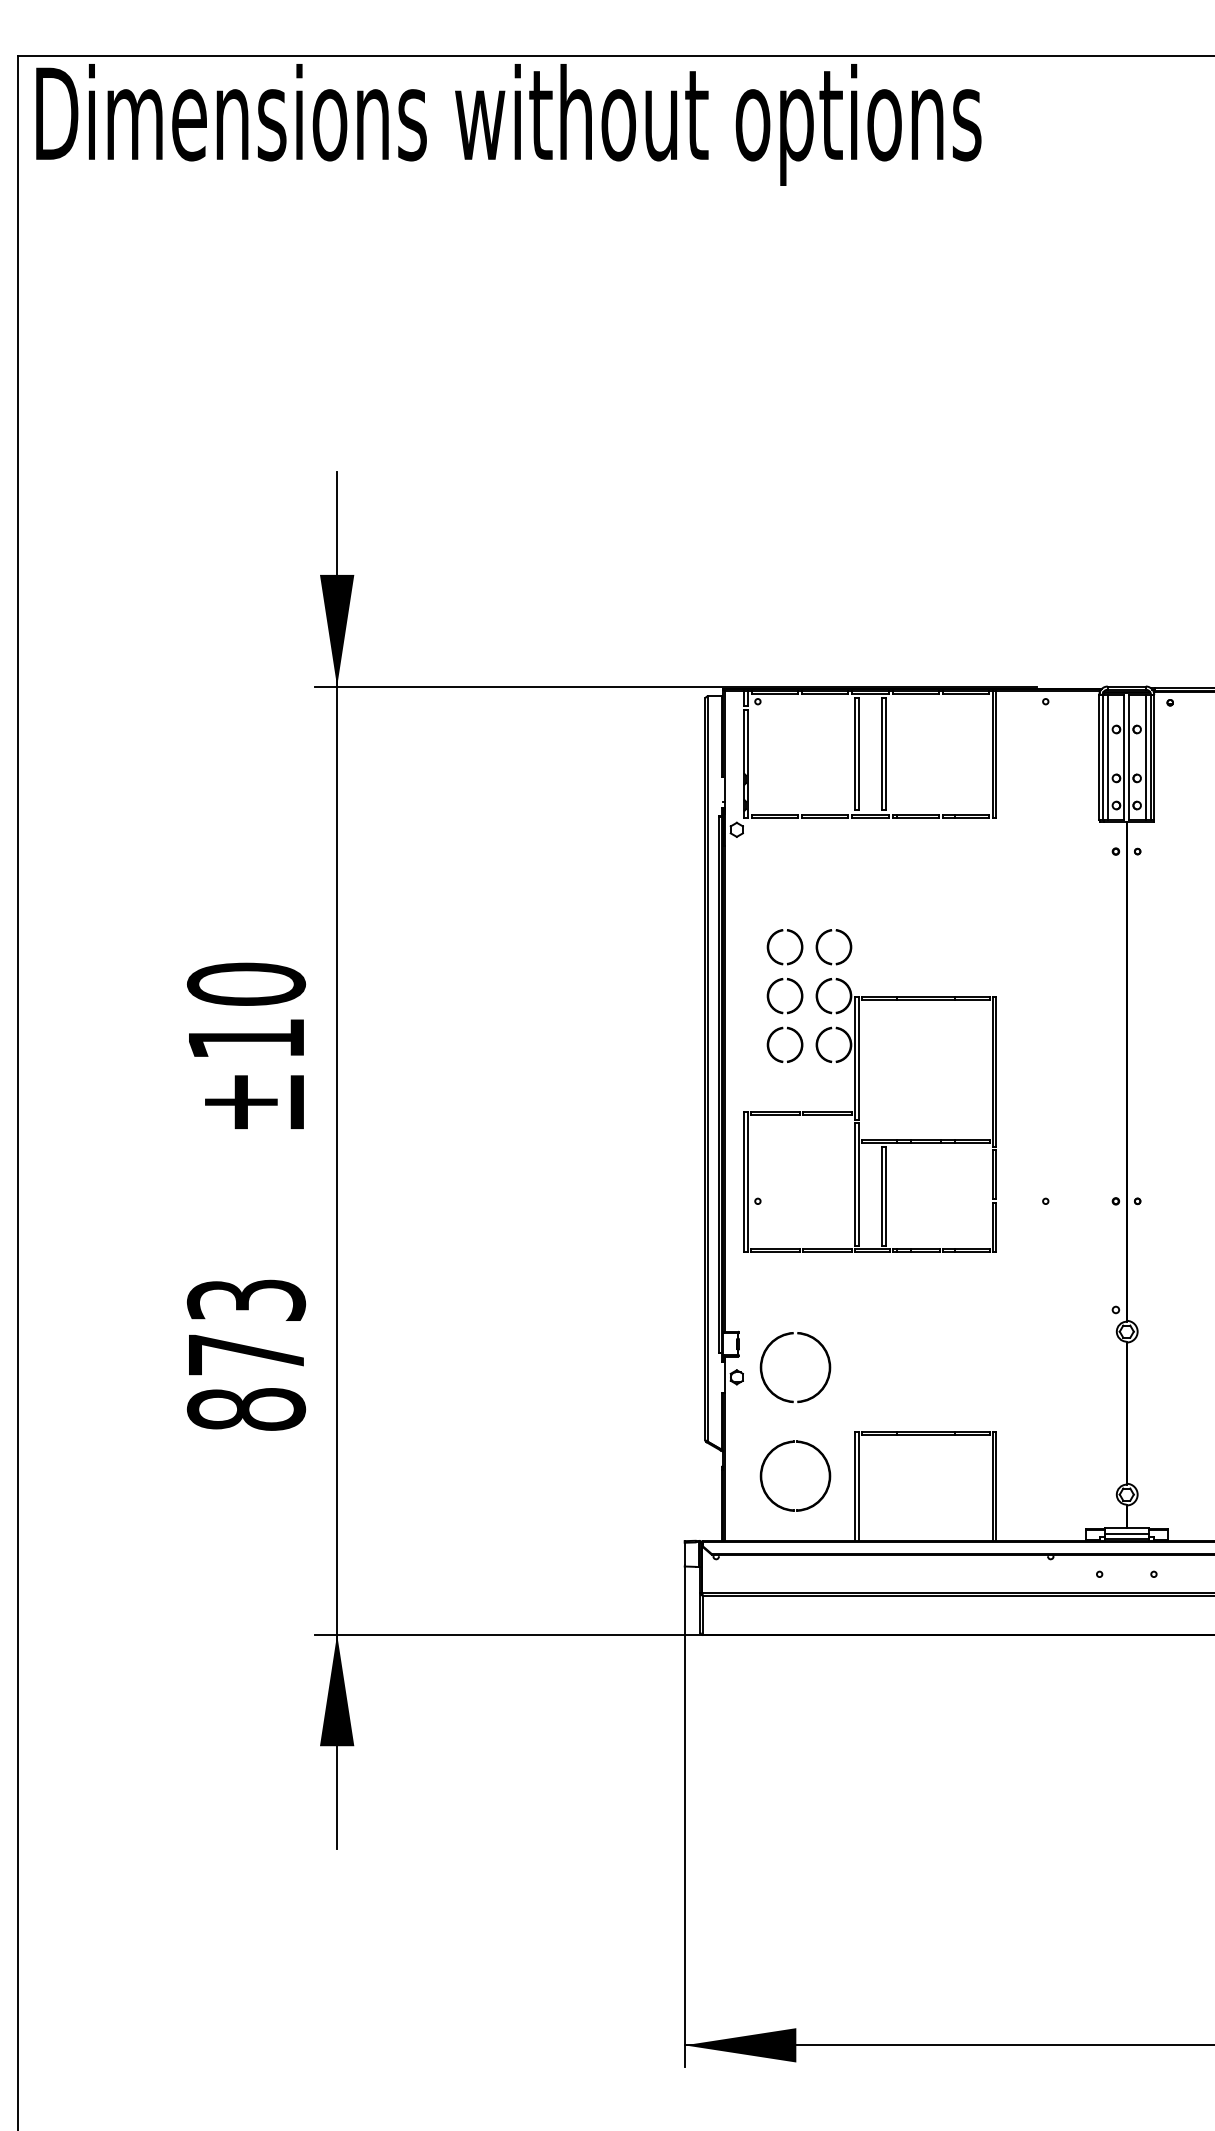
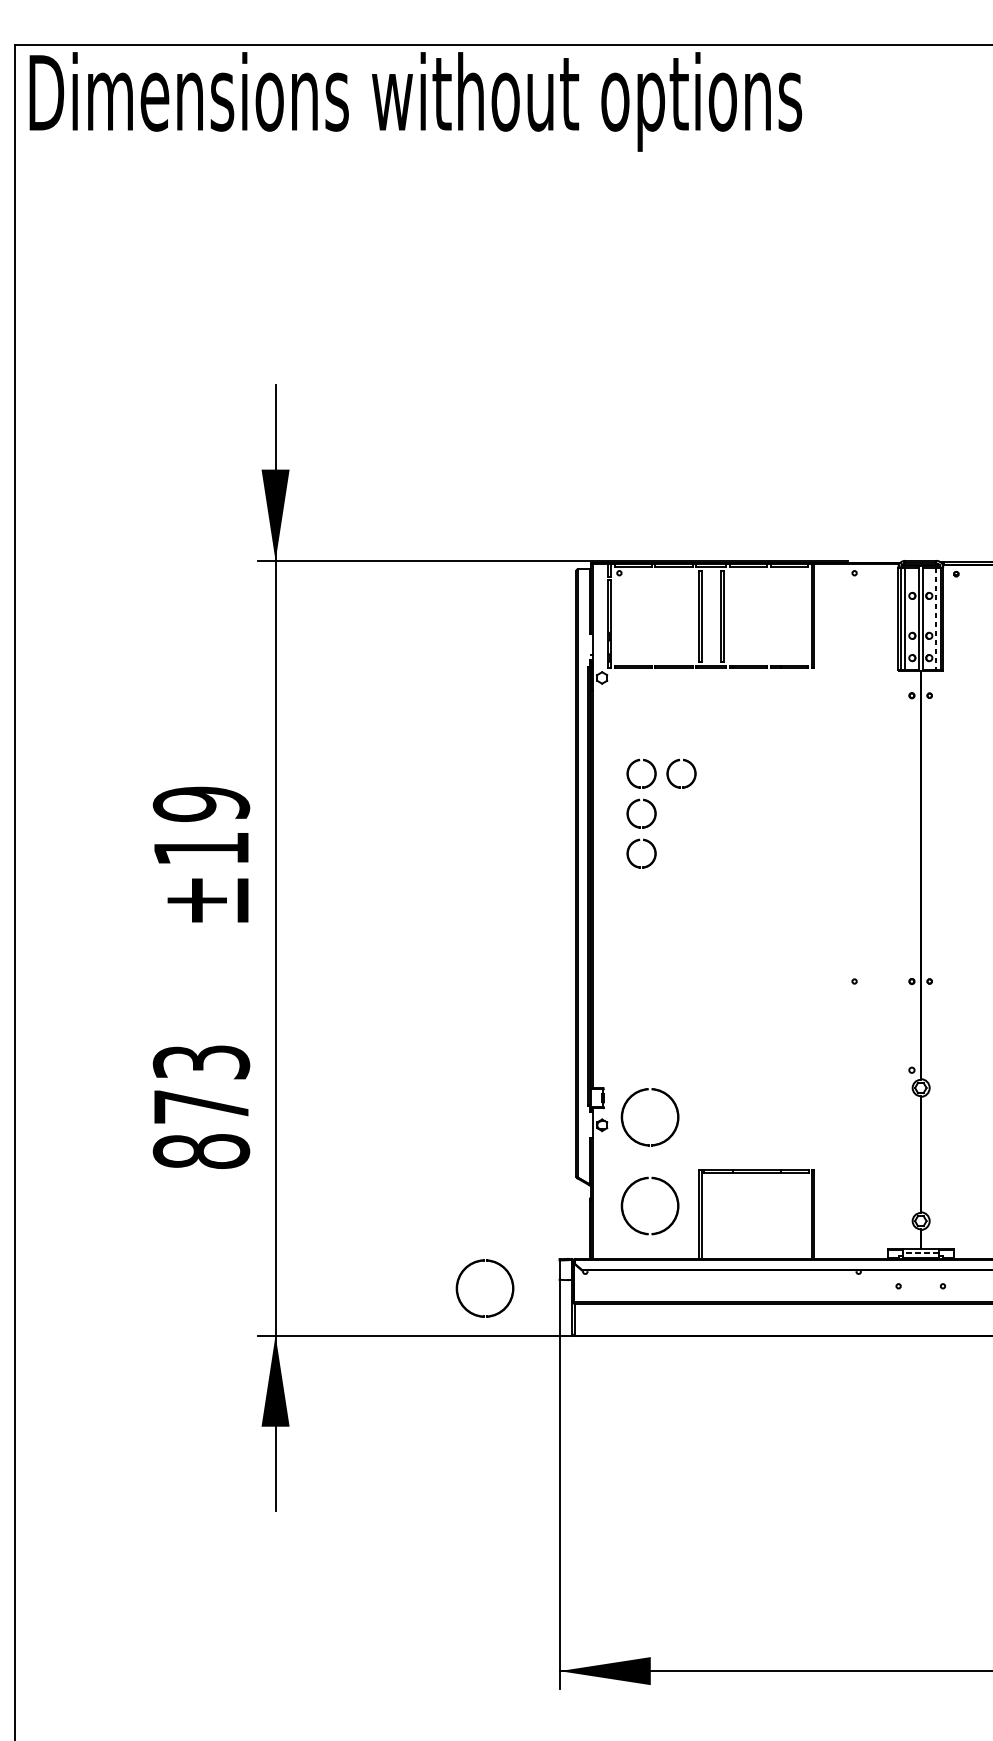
line: (1145, 757) -> (936, 618), solid -> dashed
text: (246, 984) -> (201, 804), ±10 -> ±19
part: (859, 1115) -> (702, 911), removed
line: (1126, 1533) -> (920, 1252), solid -> dashed
part: (579, 1547) -> (473, 1264), added

